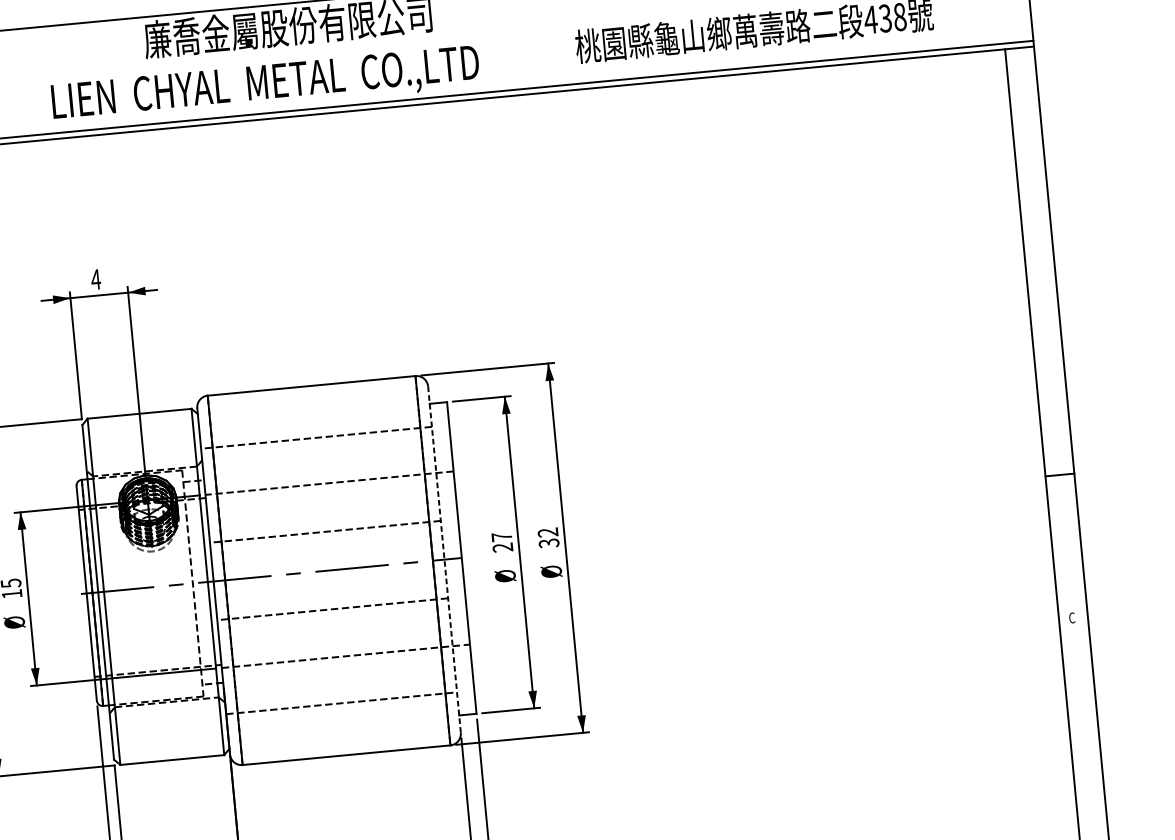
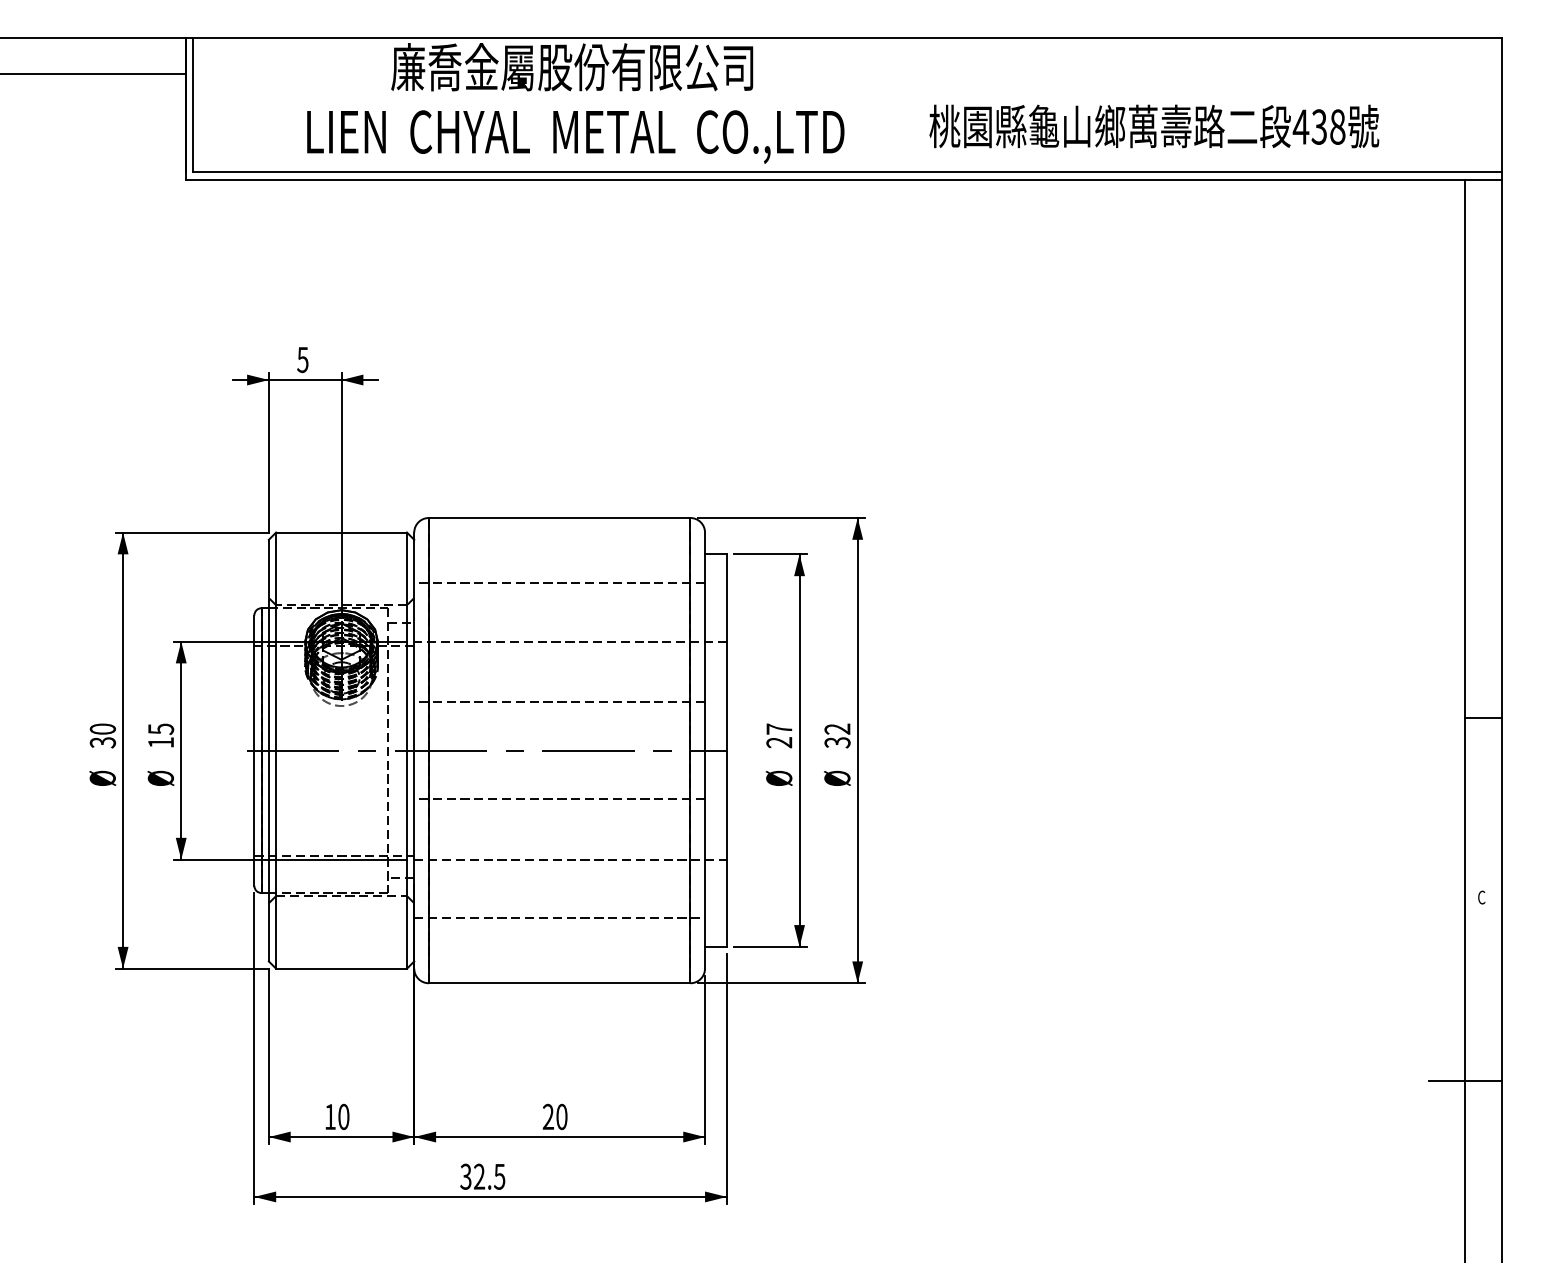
text: (265, 85) -> (575, 136), moved
text: (95, 280) -> (302, 360), 4 -> 5
line: (444, 560) -> (705, 751), dashed -> solid
line: (1072, 765) -> (1464, 1081), added

